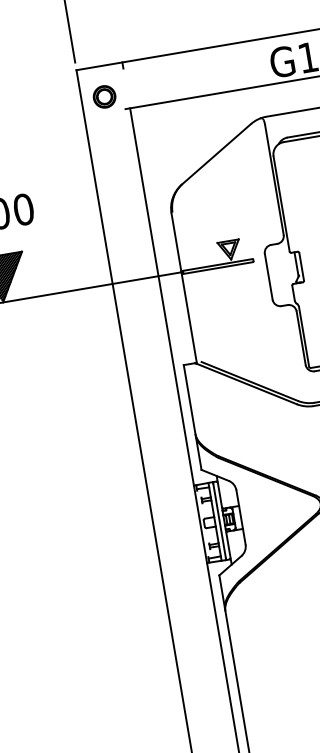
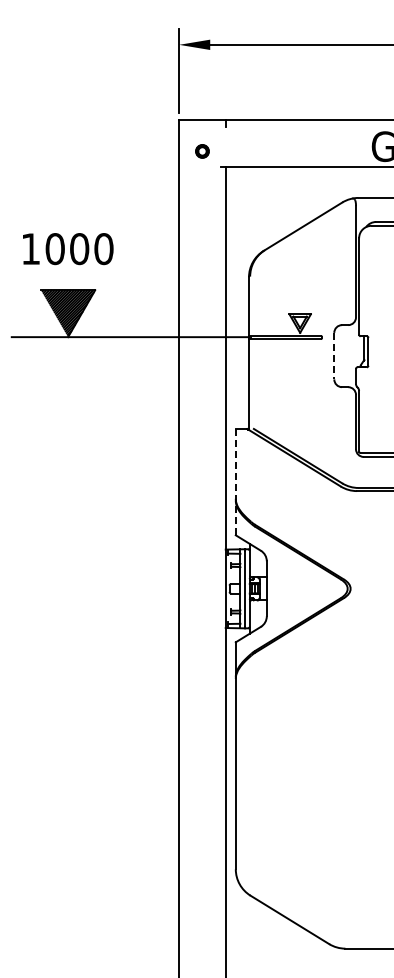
part: (104, 97) -> (202, 151), size x0.6
line: (269, 277) -> (334, 356), solid -> dashed
line: (192, 417) -> (235, 482), solid -> dashed

